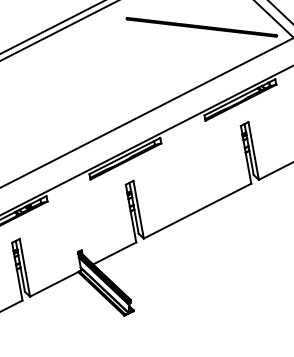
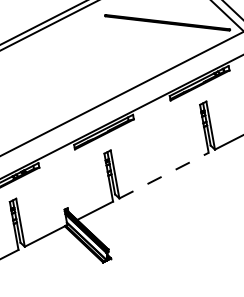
line: (198, 210) -> (164, 175), solid -> dashed

